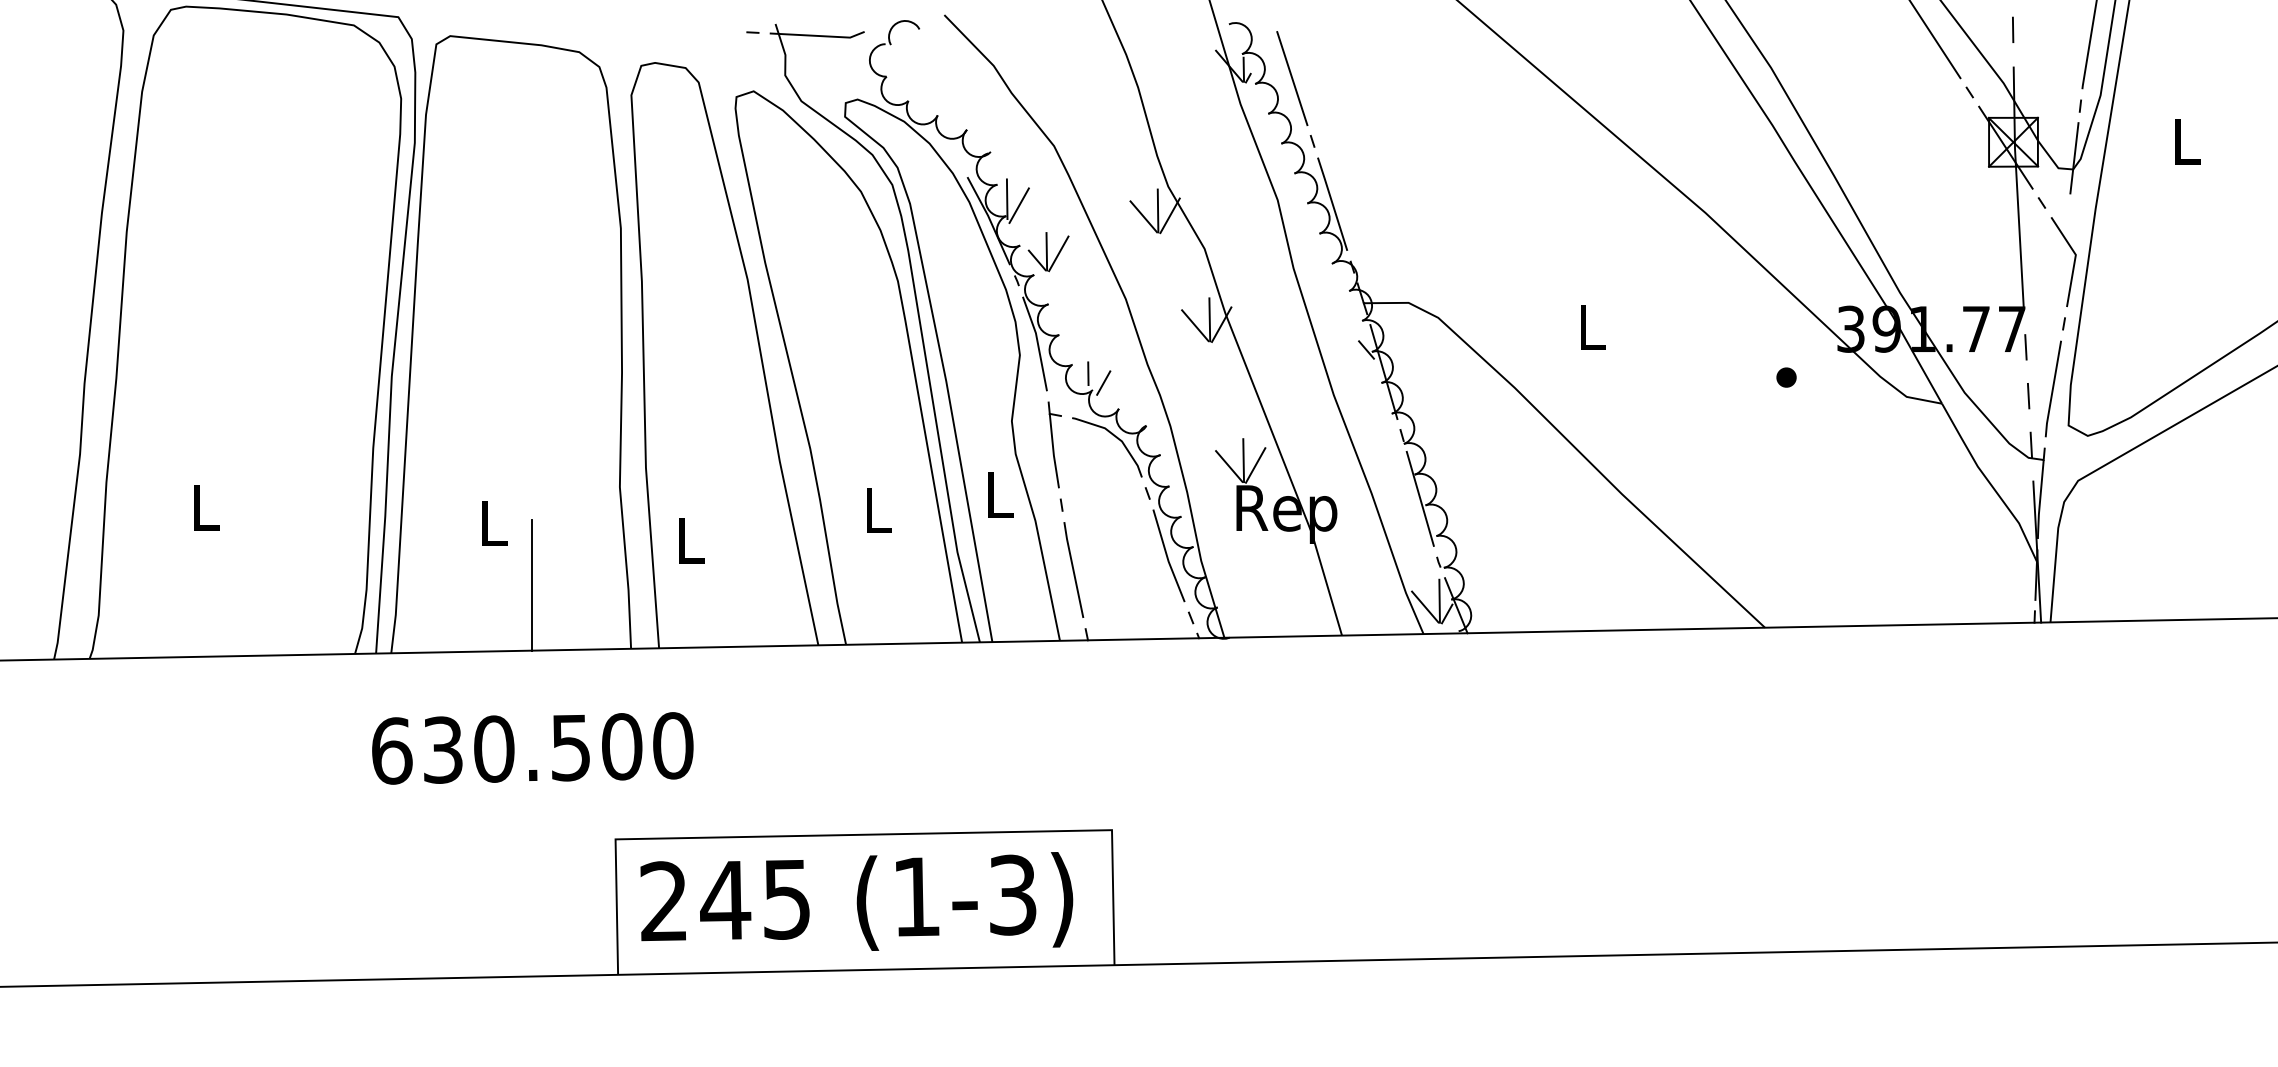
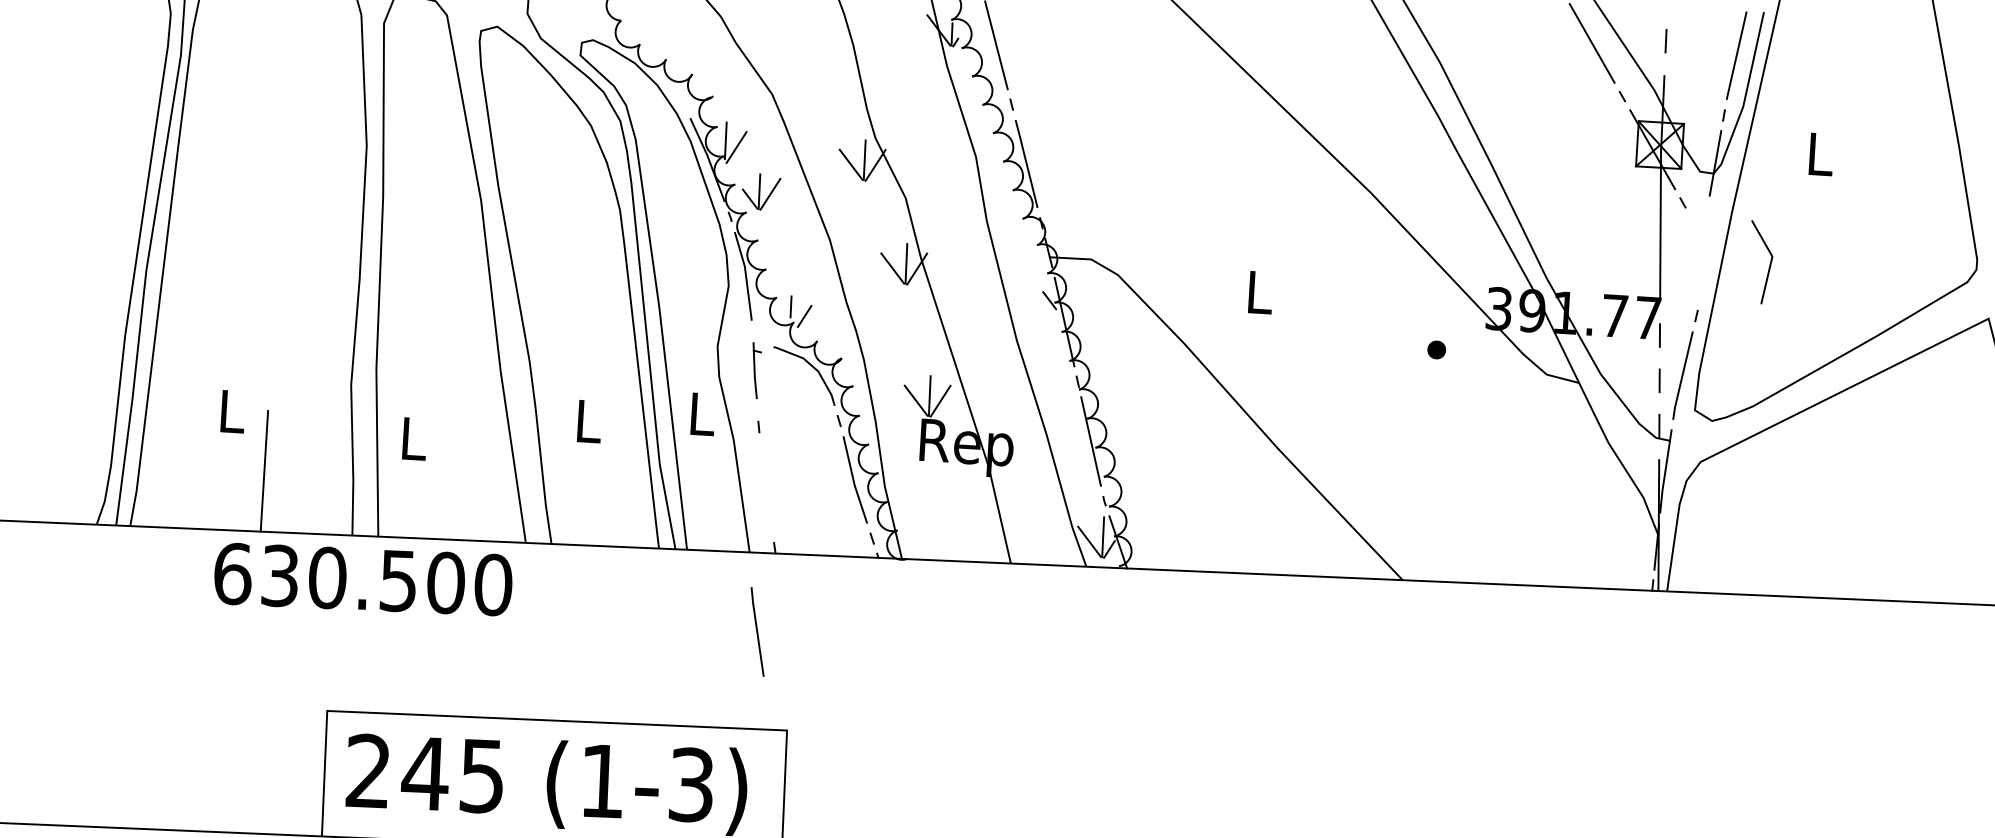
line: (2073, 261) -> (1769, 262), moved
part: (1054, 444) -> (755, 370), size x0.7
line: (1073, 569) -> (757, 631), moved
text: (532, 748) -> (363, 579), moved

